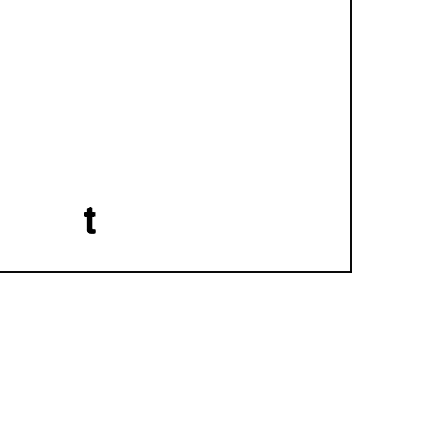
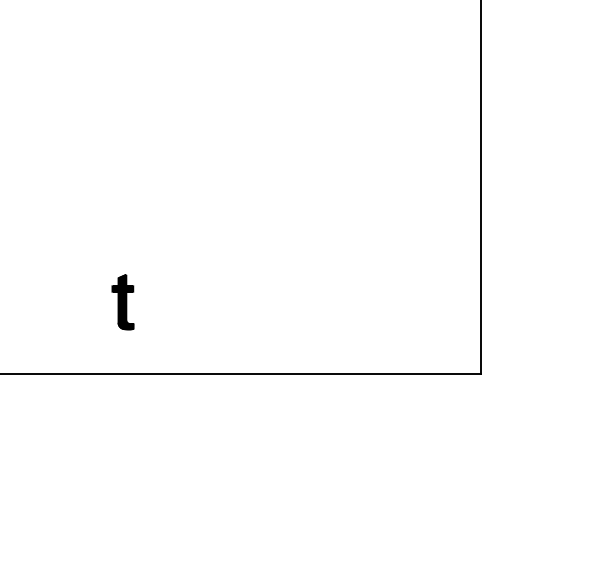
part: (89, 220) -> (122, 302), size x1.6

